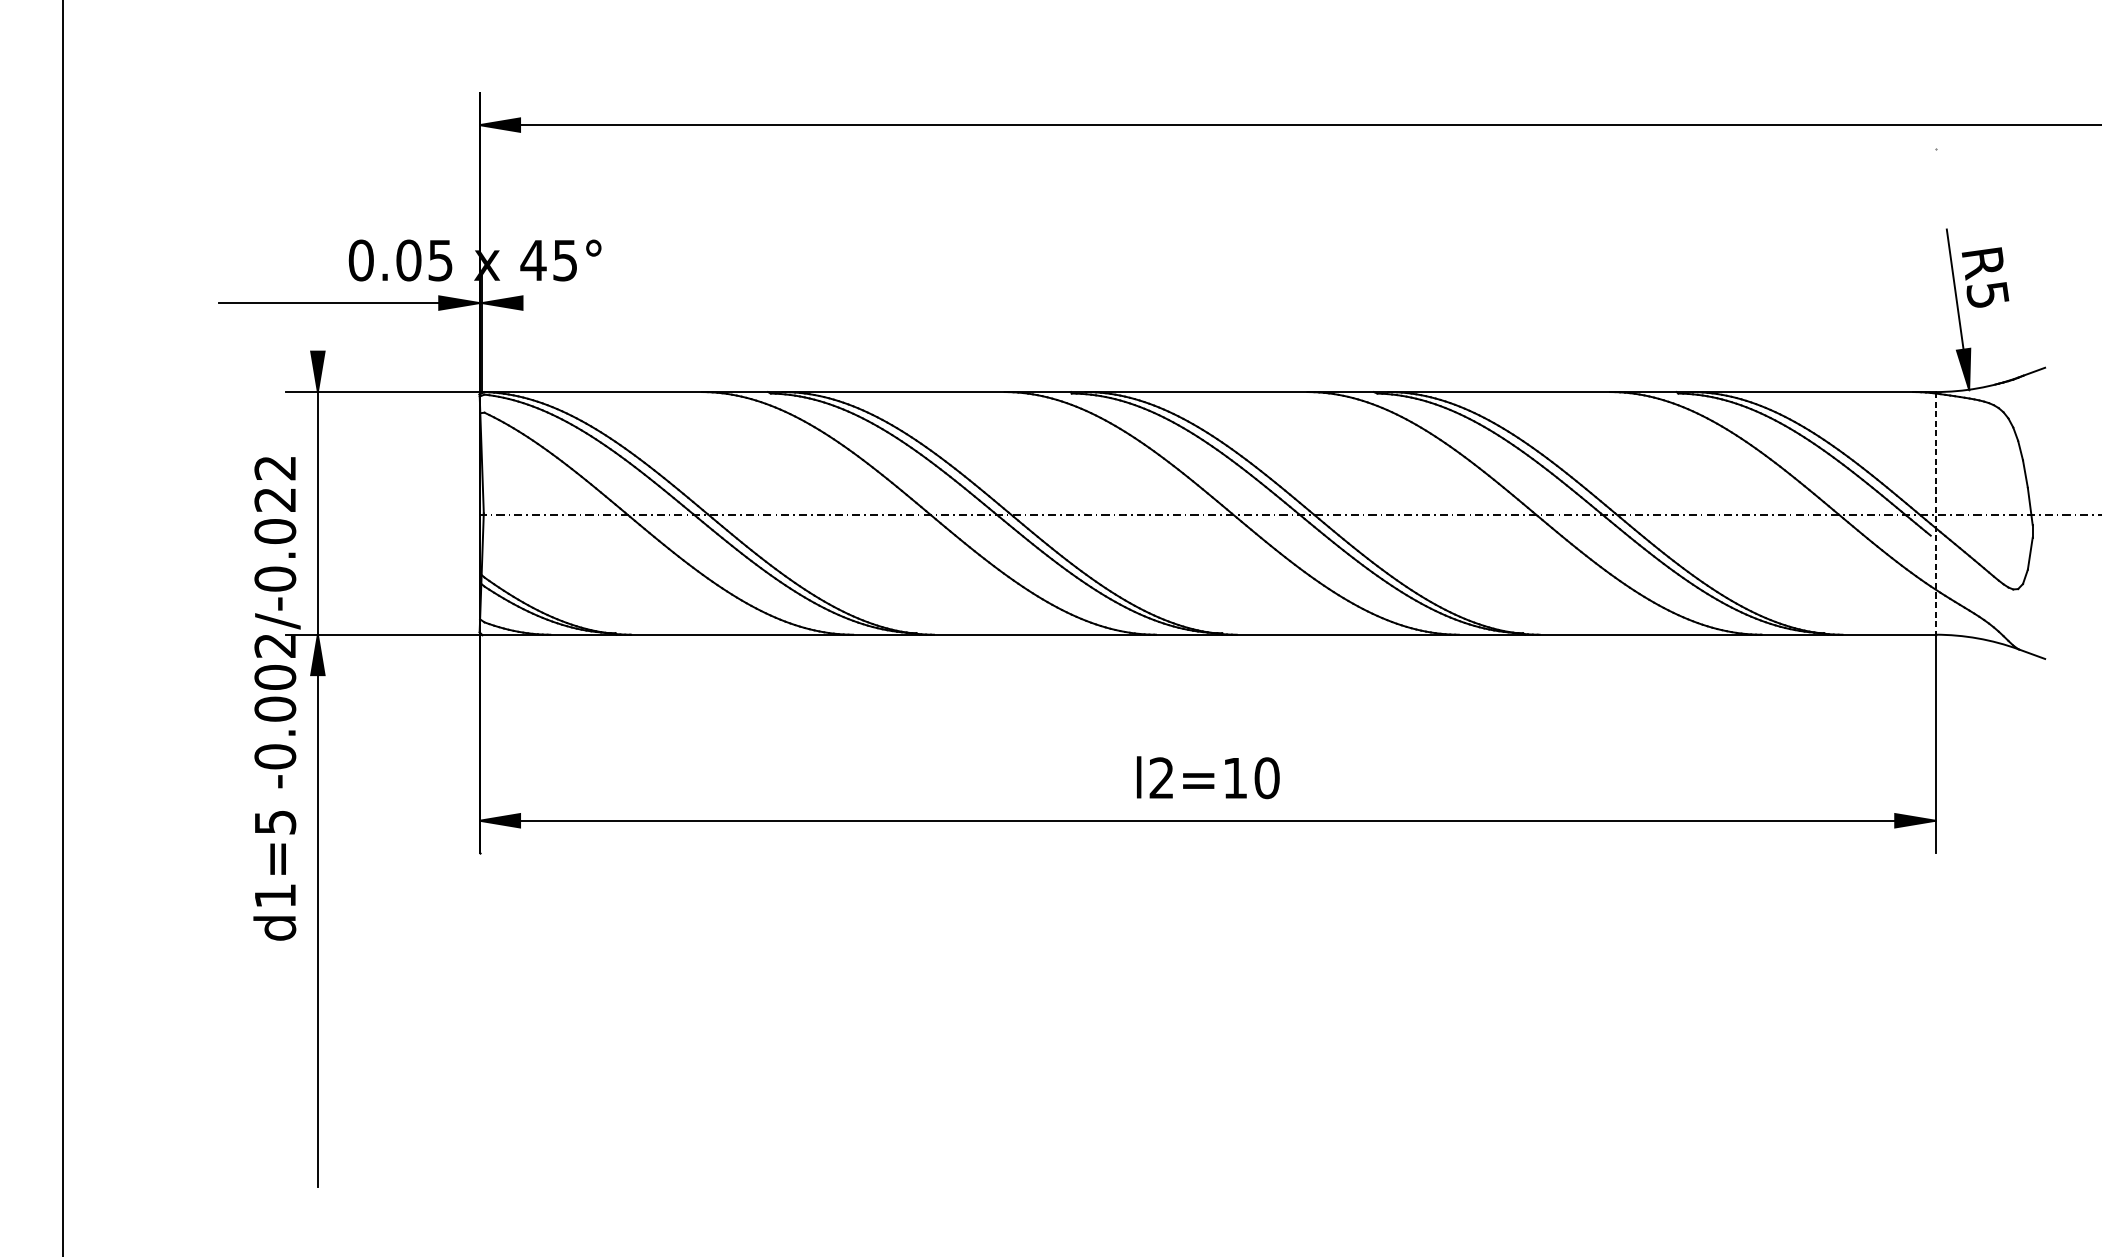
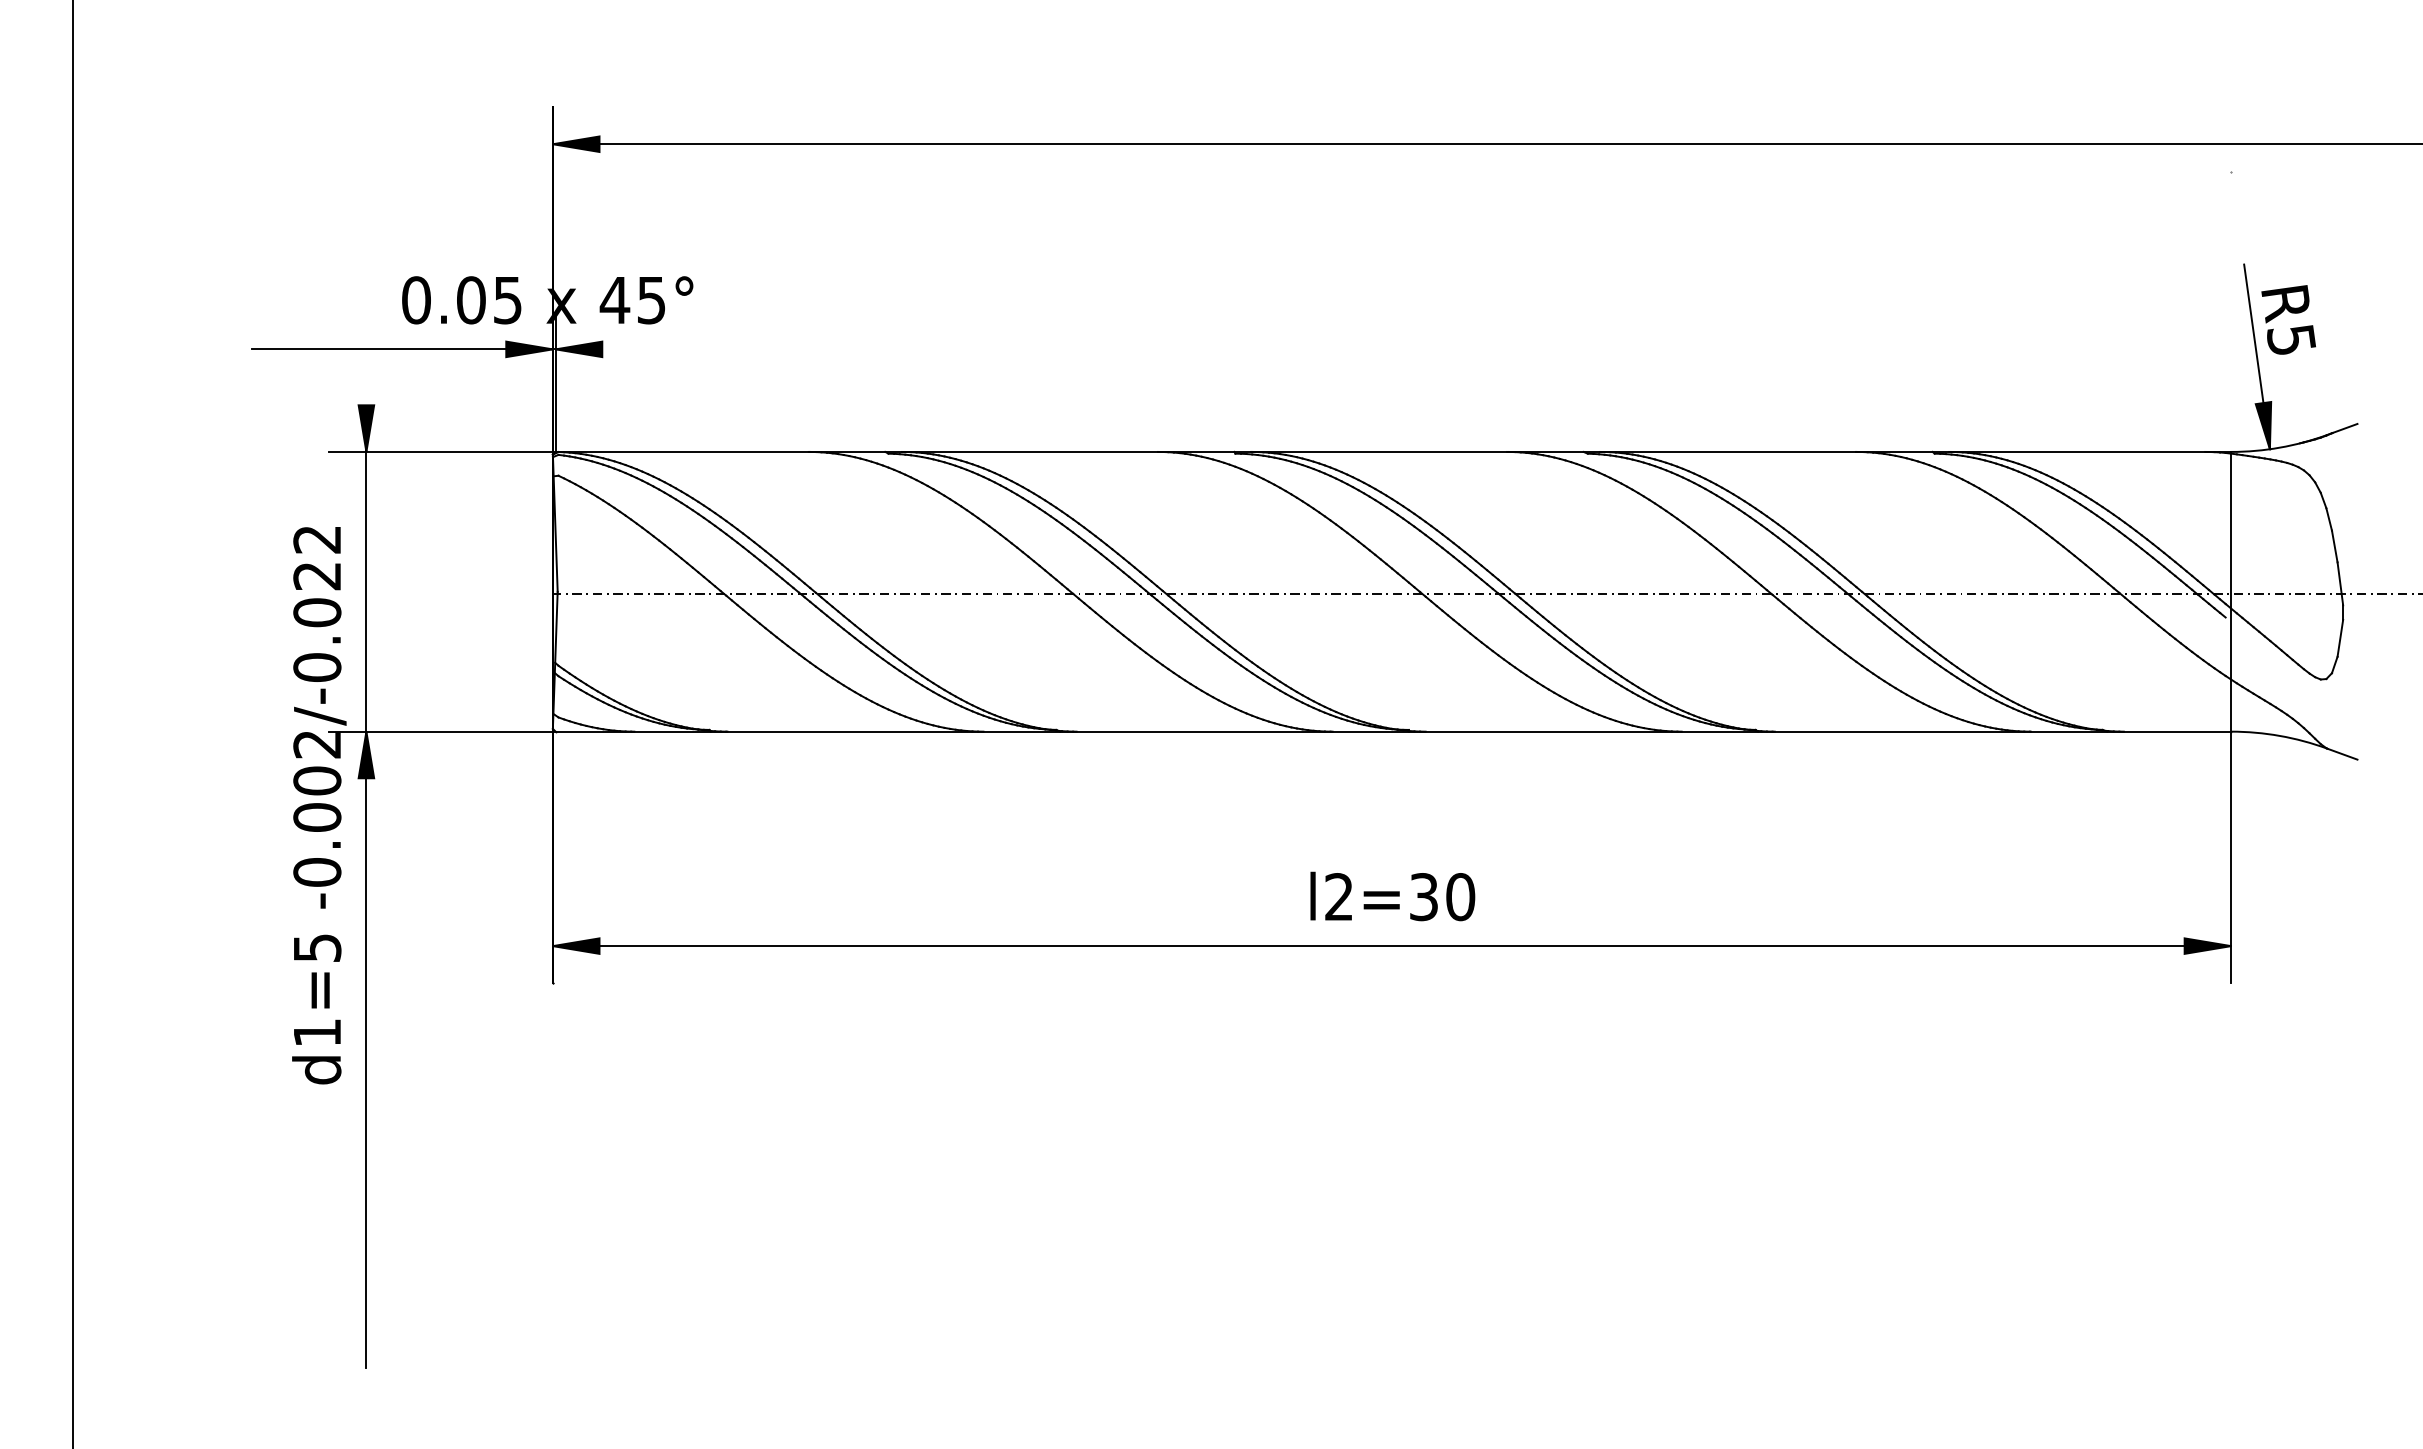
line: (1935, 513) -> (2231, 591), dashed -> solid
text: (1234, 778) -> (1423, 897), l2=10 -> l2=30

